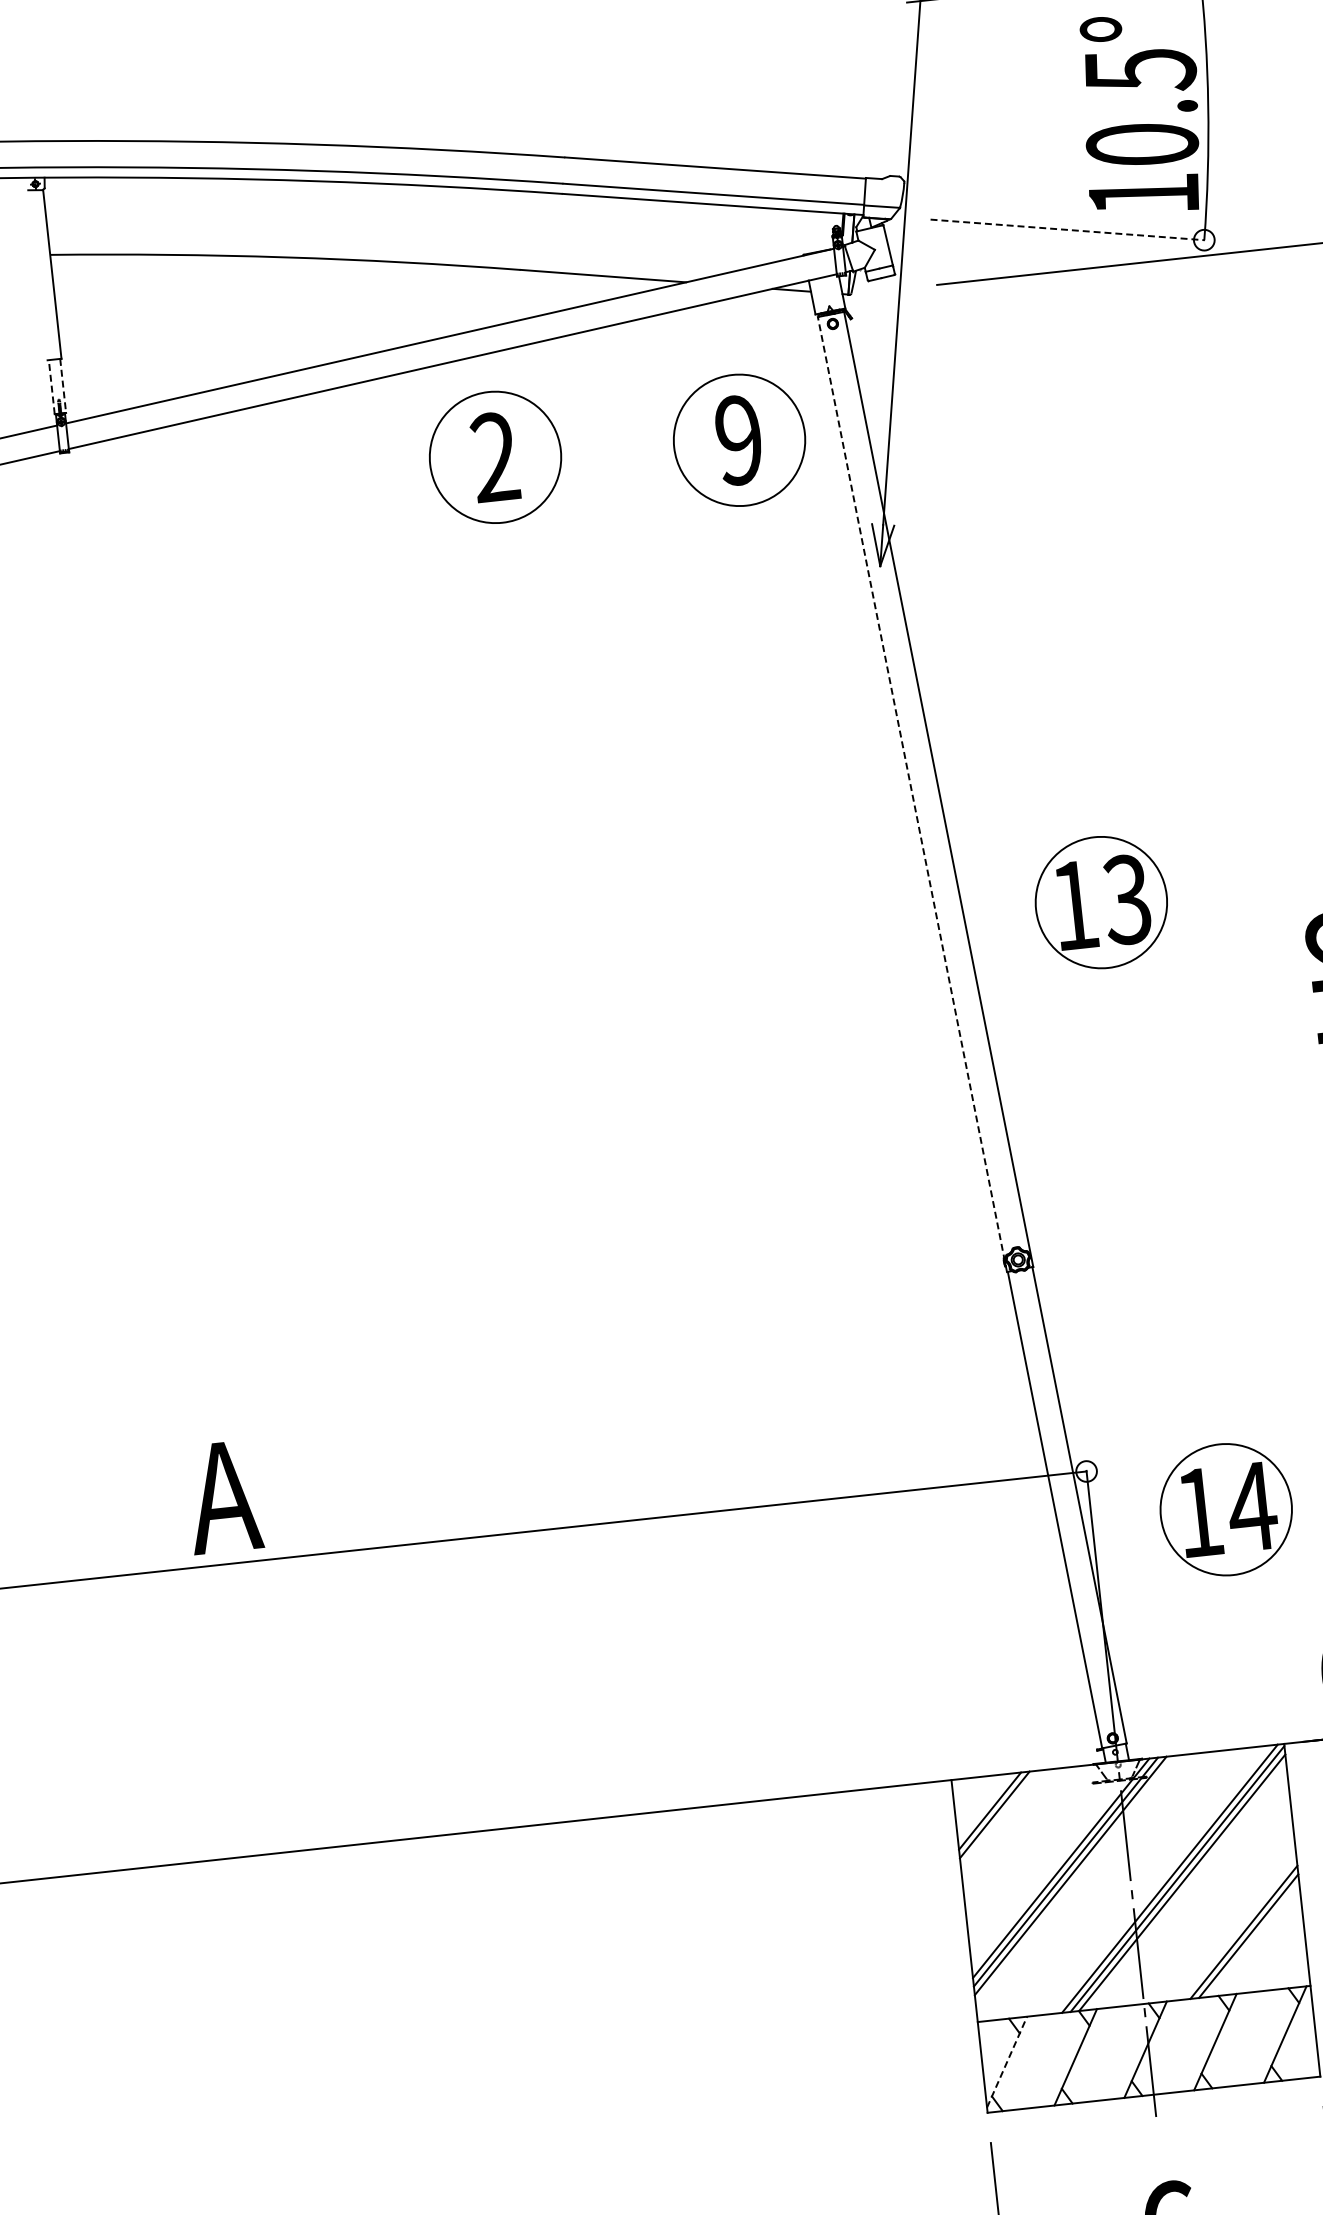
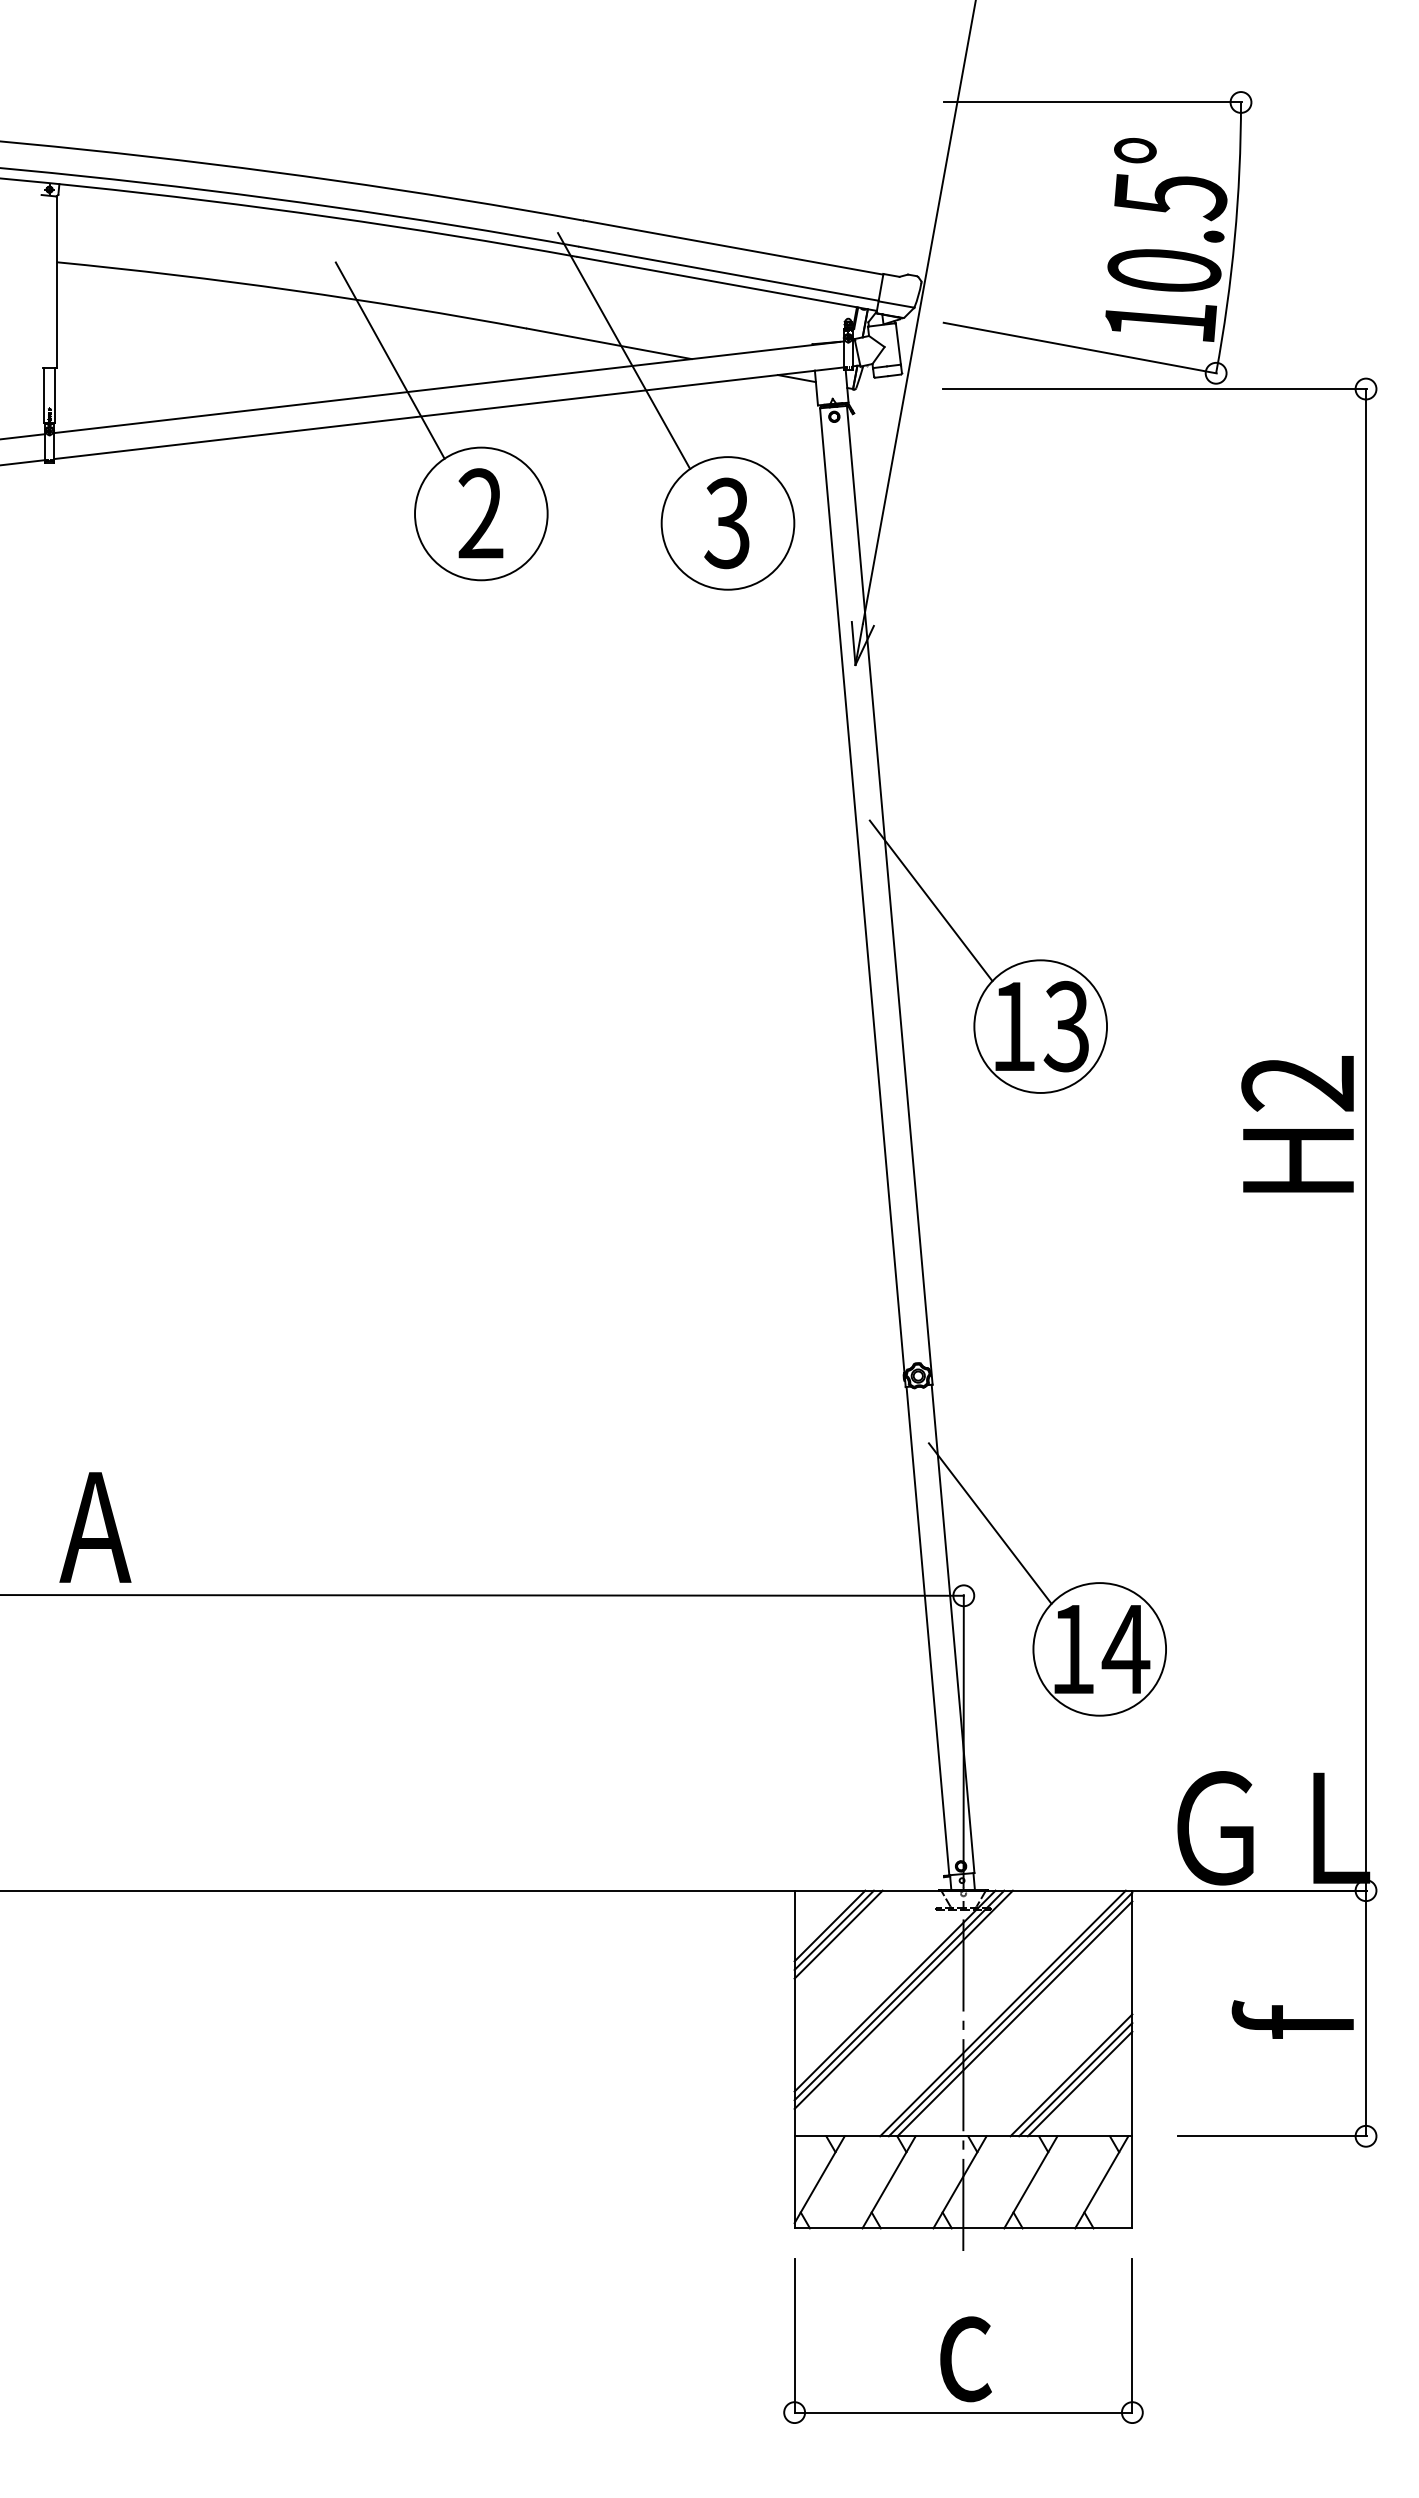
line: (1068, 230) -> (1080, 348), dashed -> solid
line: (619, 281) -> (624, 350), added
line: (388, 316) -> (389, 360), added
line: (51, 386) -> (43, 394), dashed -> solid
line: (63, 386) -> (55, 395), dashed -> solid
text: (738, 440) -> (726, 523), 9 -> 3
line: (979, 790) -> (930, 900), added
line: (912, 794) -> (862, 897), dashed -> solid
line: (1104, 1397) -> (989, 1523), added
line: (999, 1818) -> (838, 1934), added
line: (1252, 1939) -> (1079, 2083), added
line: (1006, 2061) -> (819, 2179), dashed -> solid

